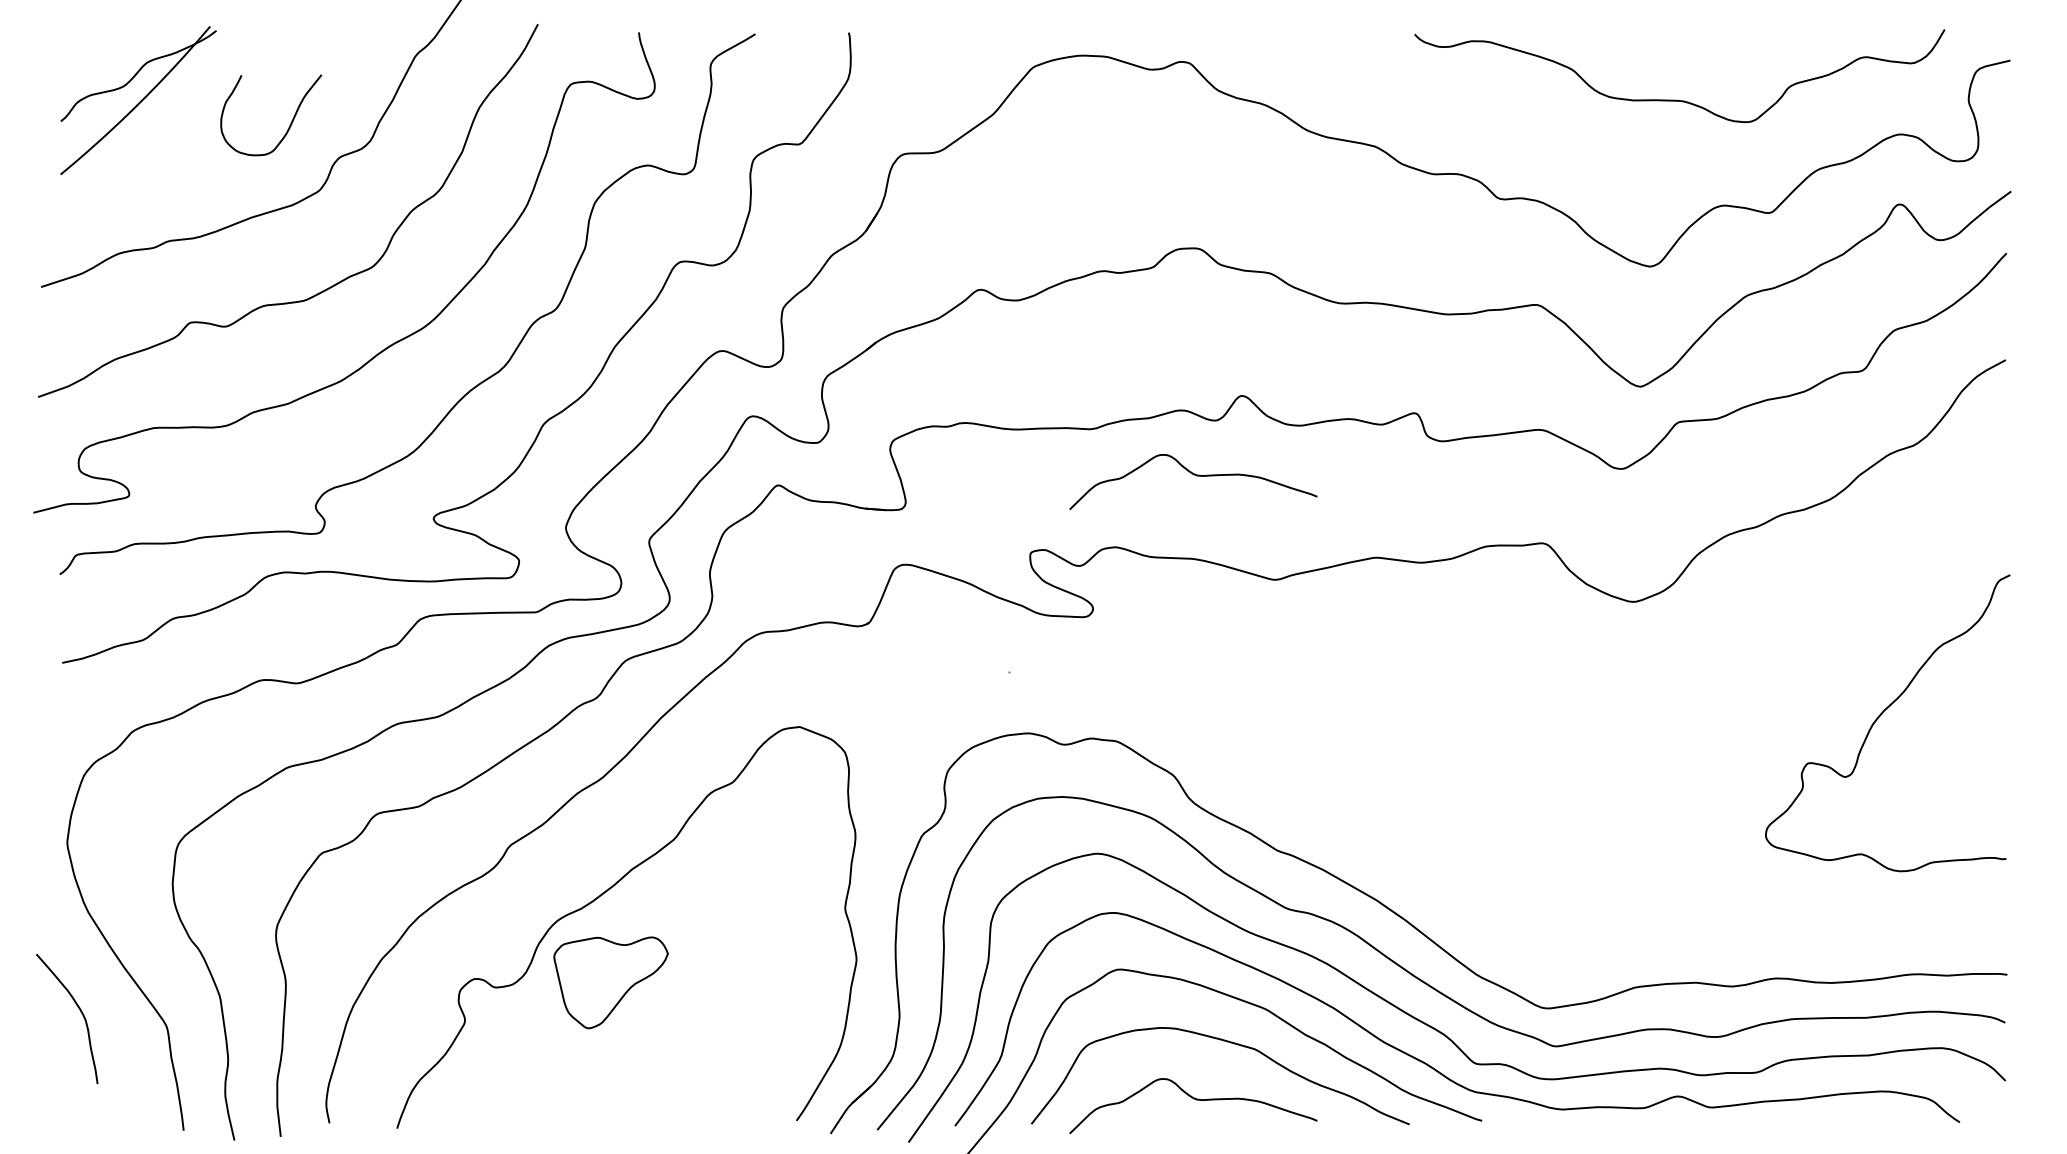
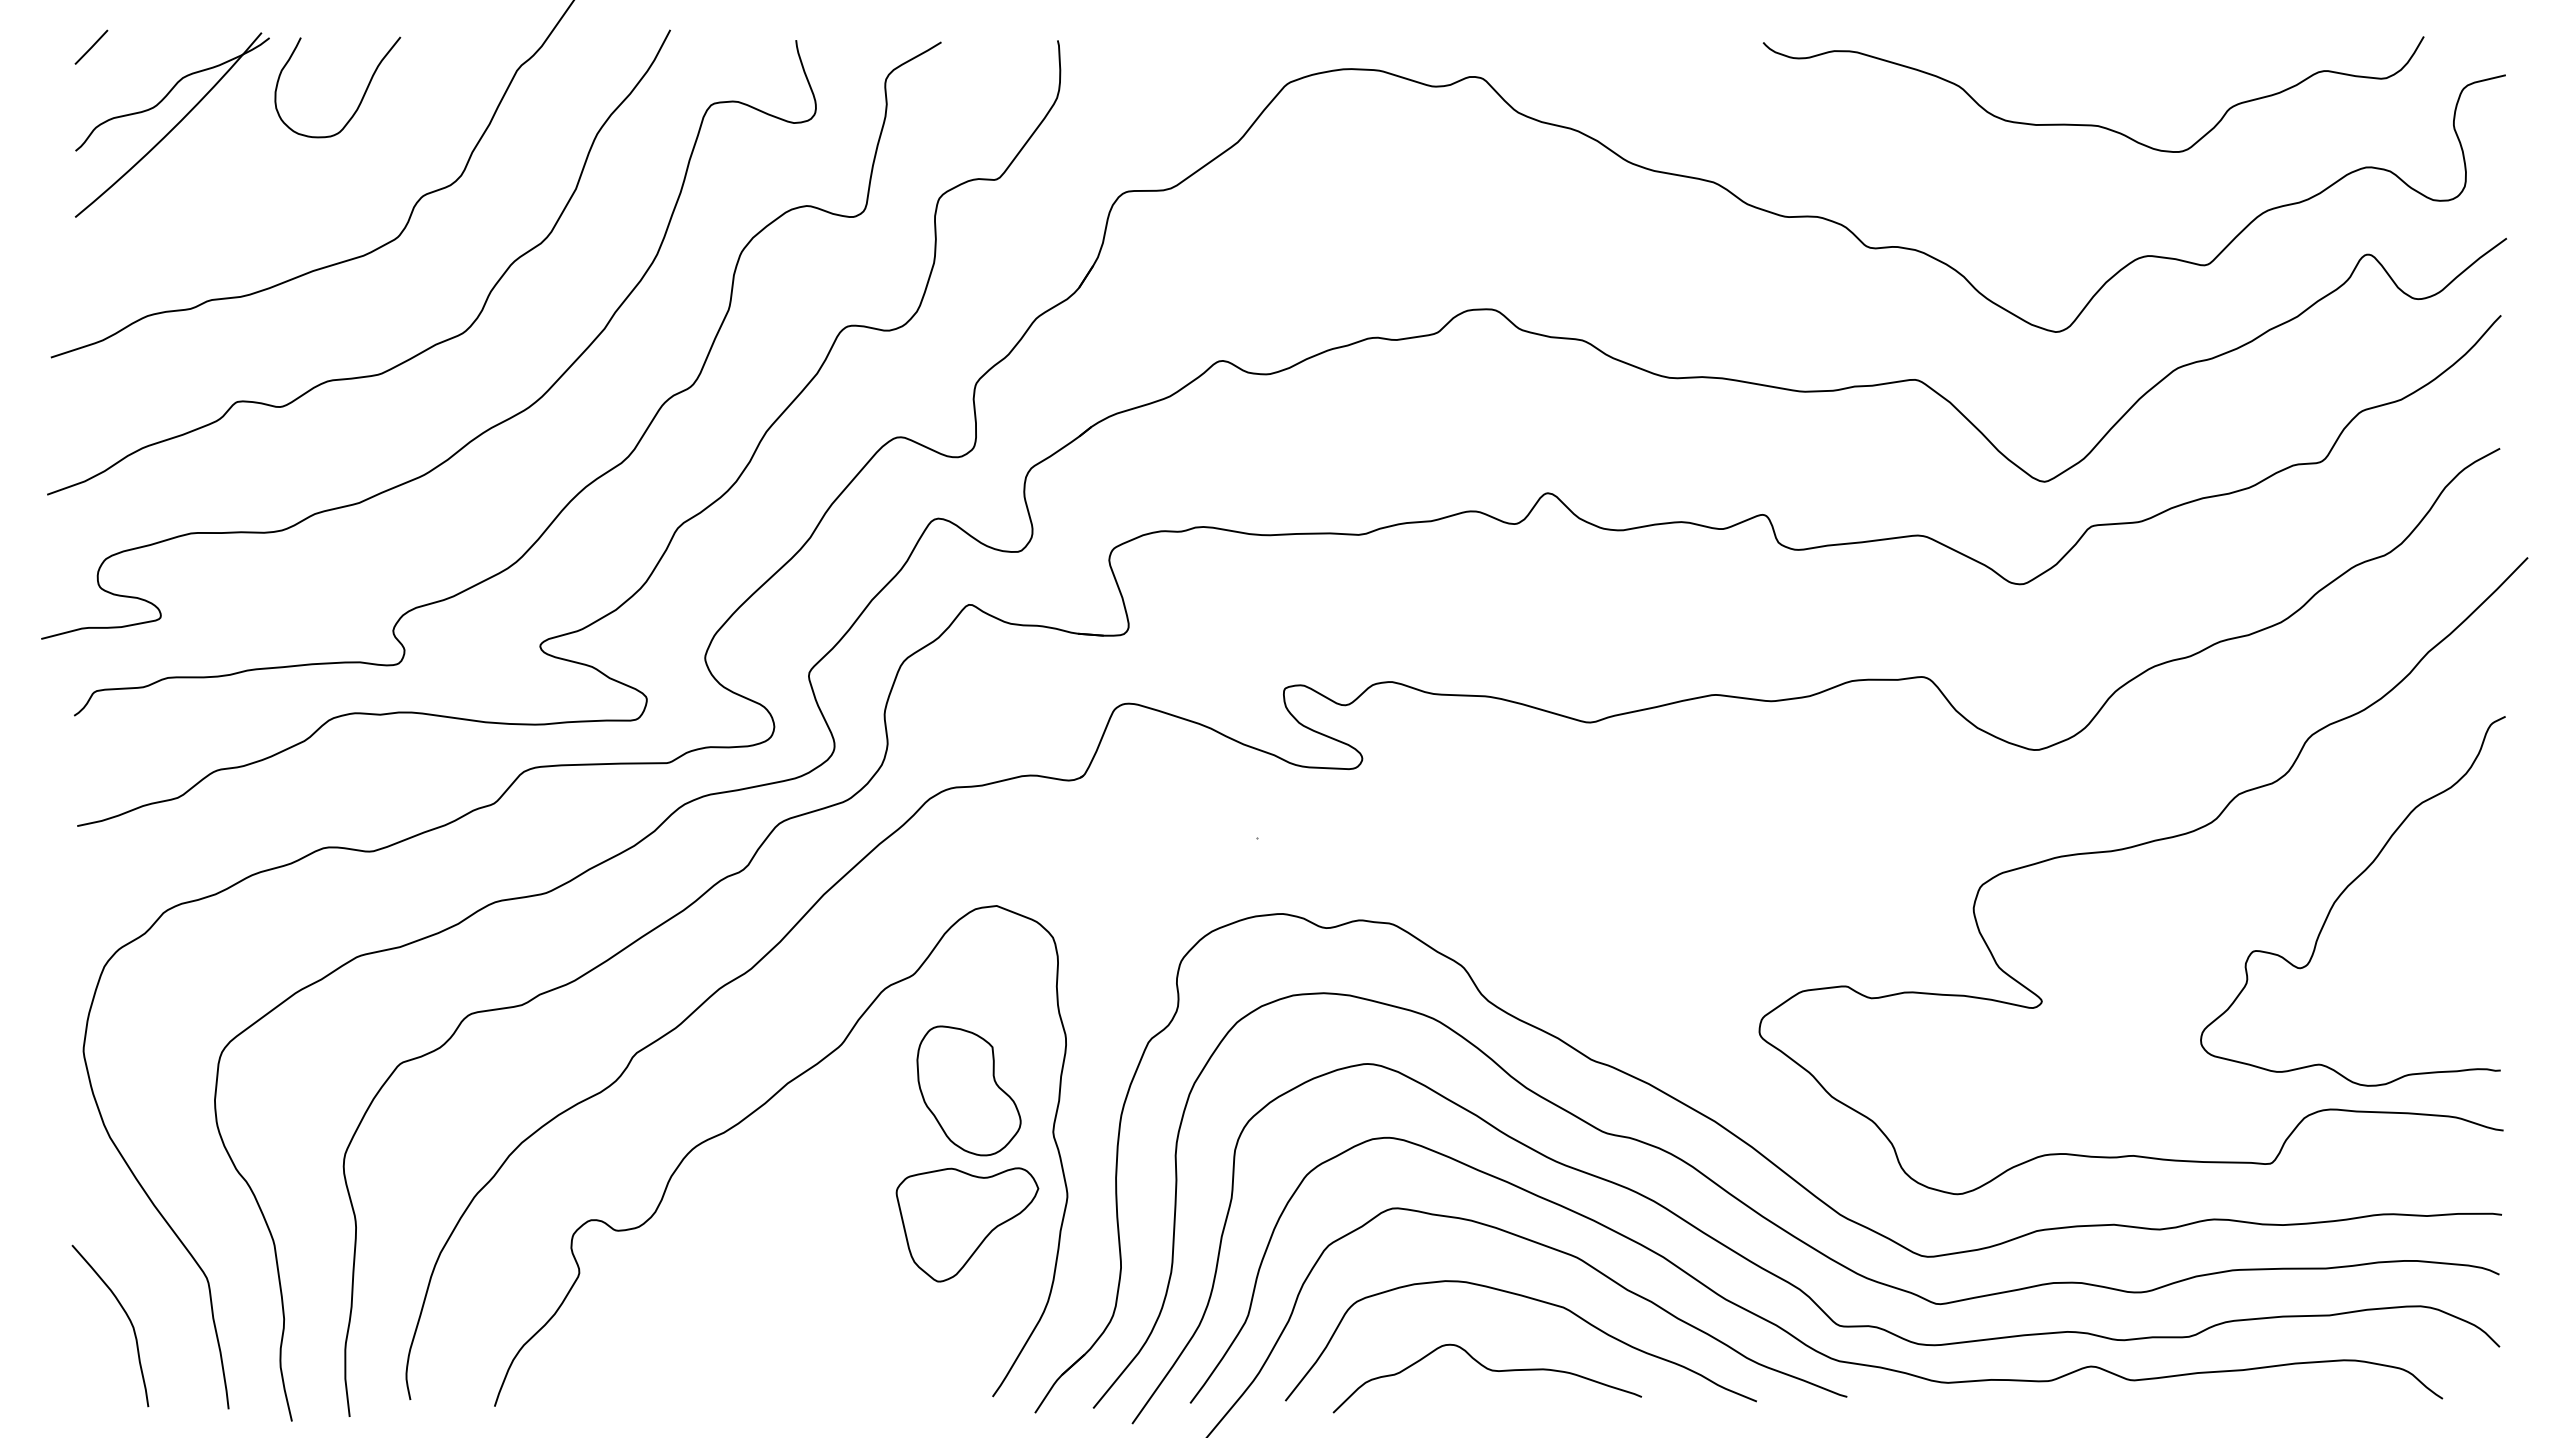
line: (73, 37) -> (91, 46), added
curve: (290, 124) -> (361, 98), moved
curve: (1194, 475) -> (1488, 592), removed
curve: (1712, 680) -> (2134, 847), added
part: (777, 875) -> (968, 1090), added
part: (611, 982) -> (967, 1224), moved
curve: (79, 1009) -> (125, 1314), moved

